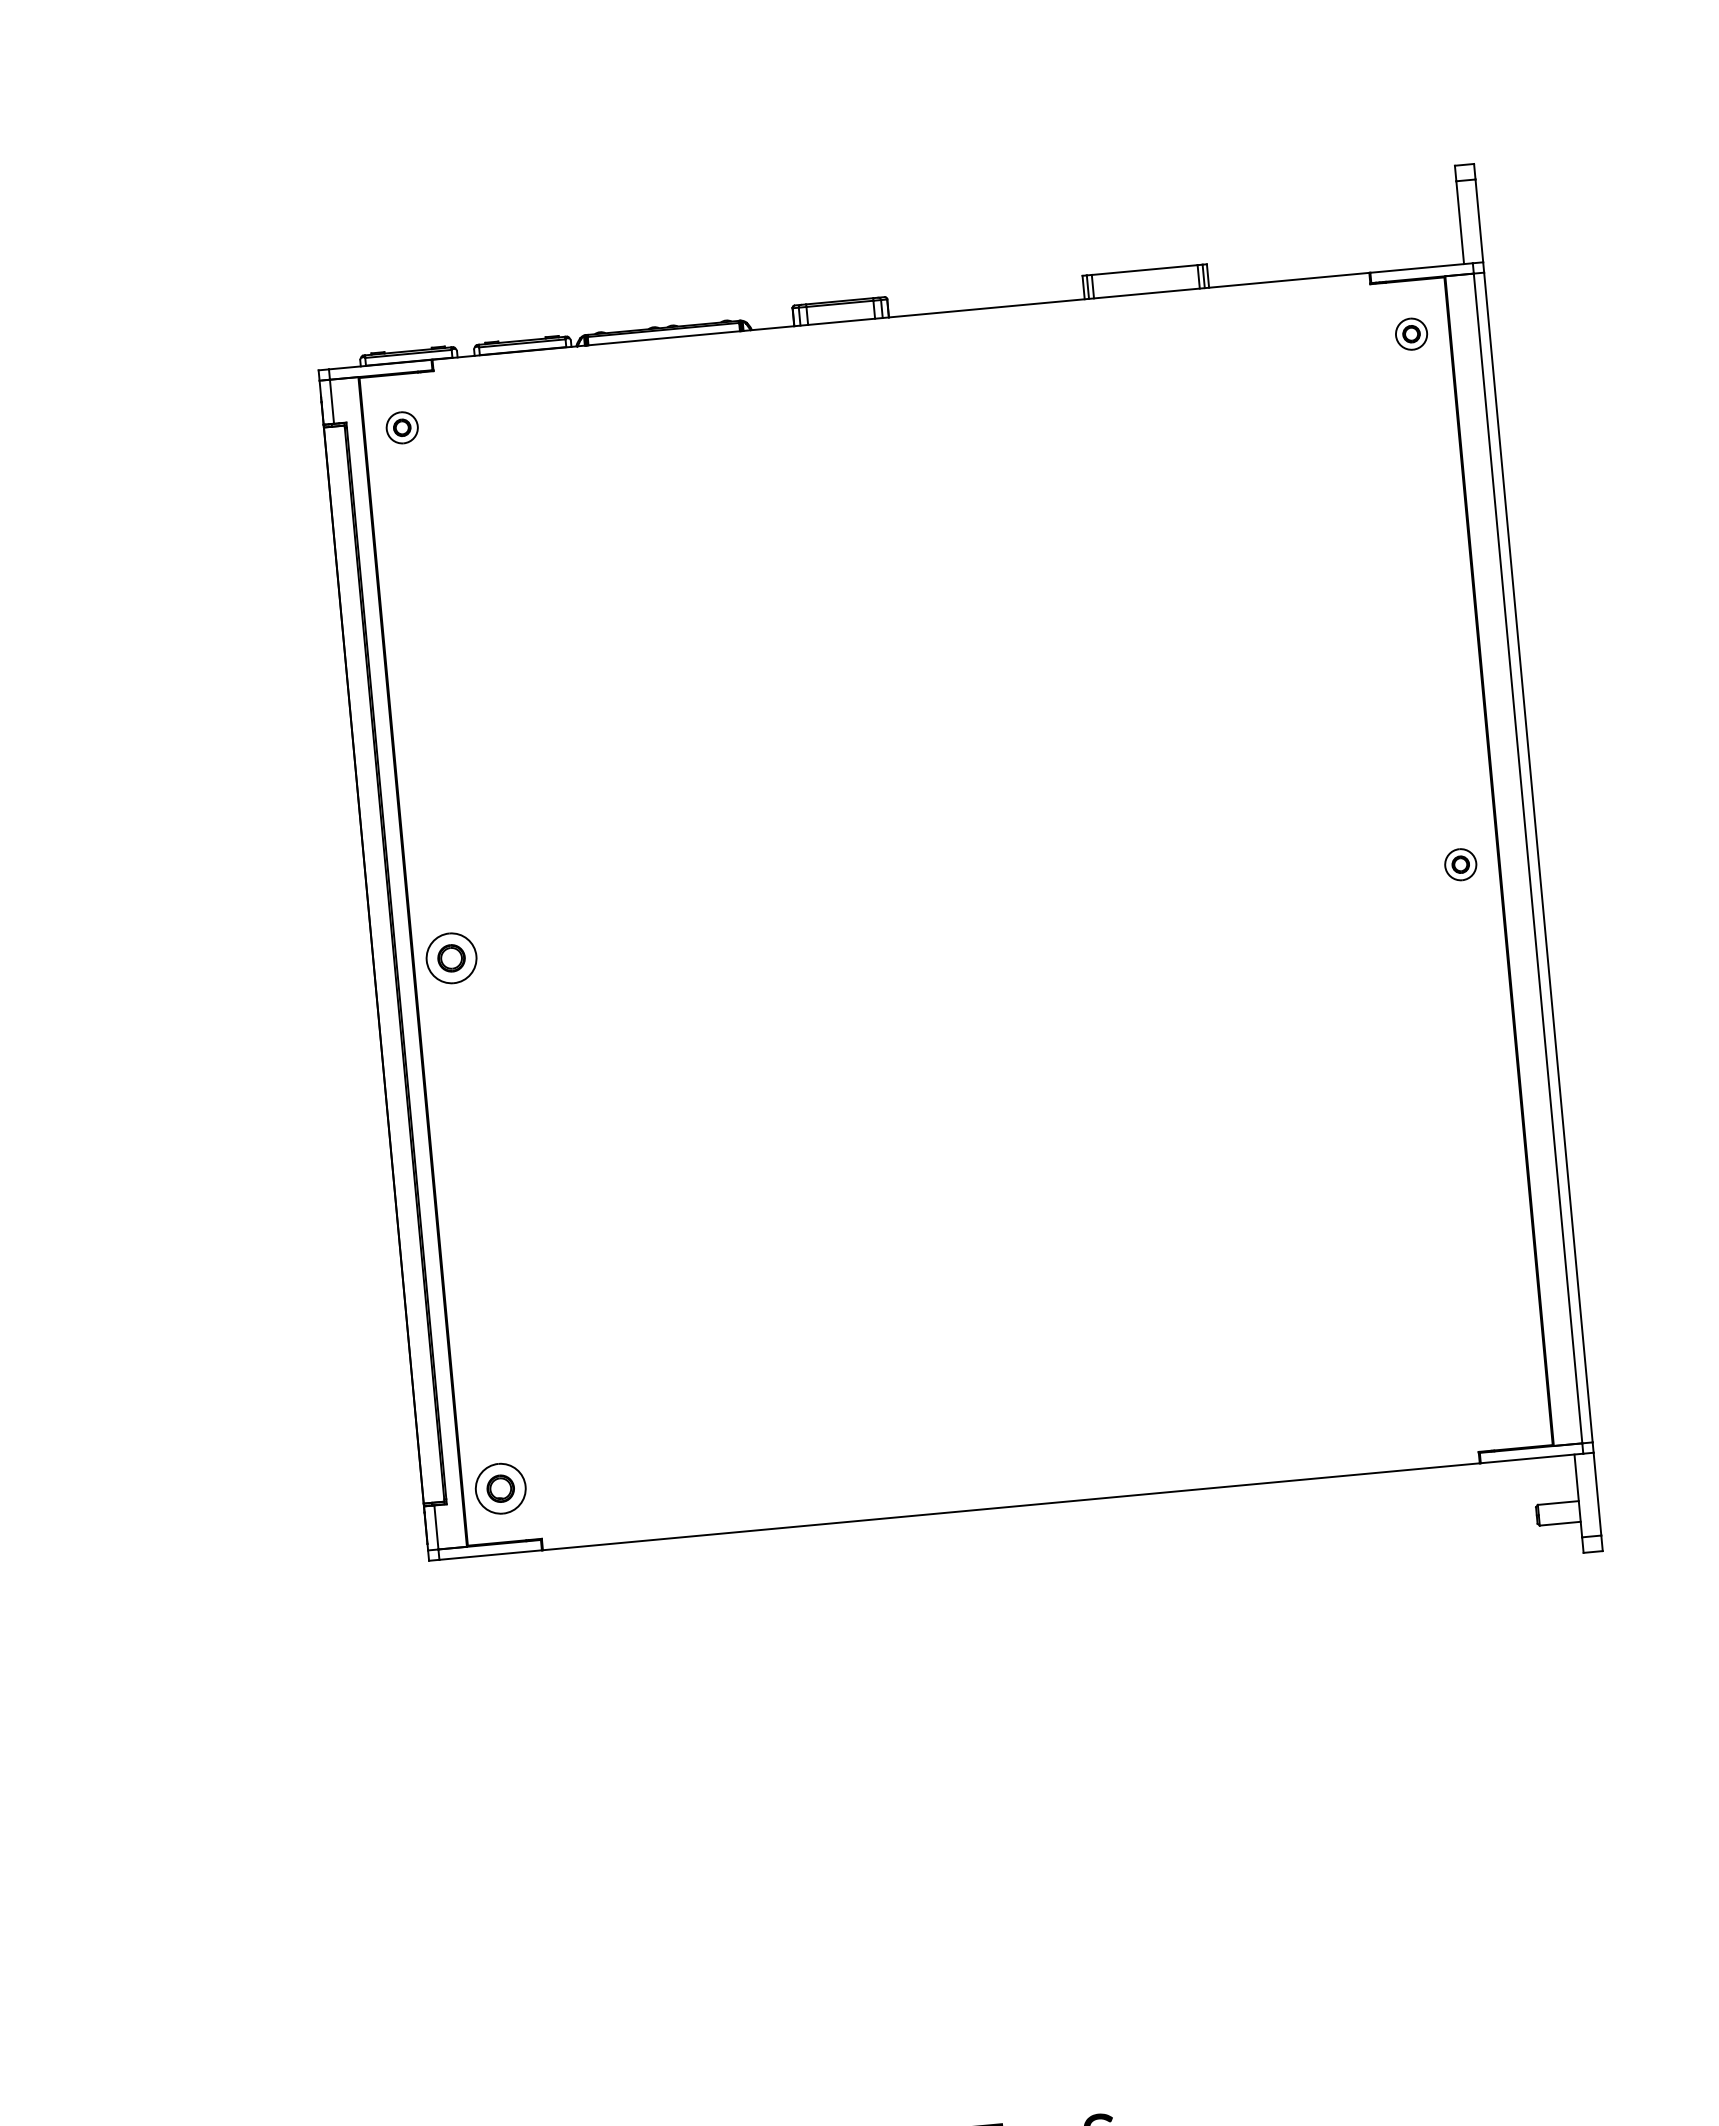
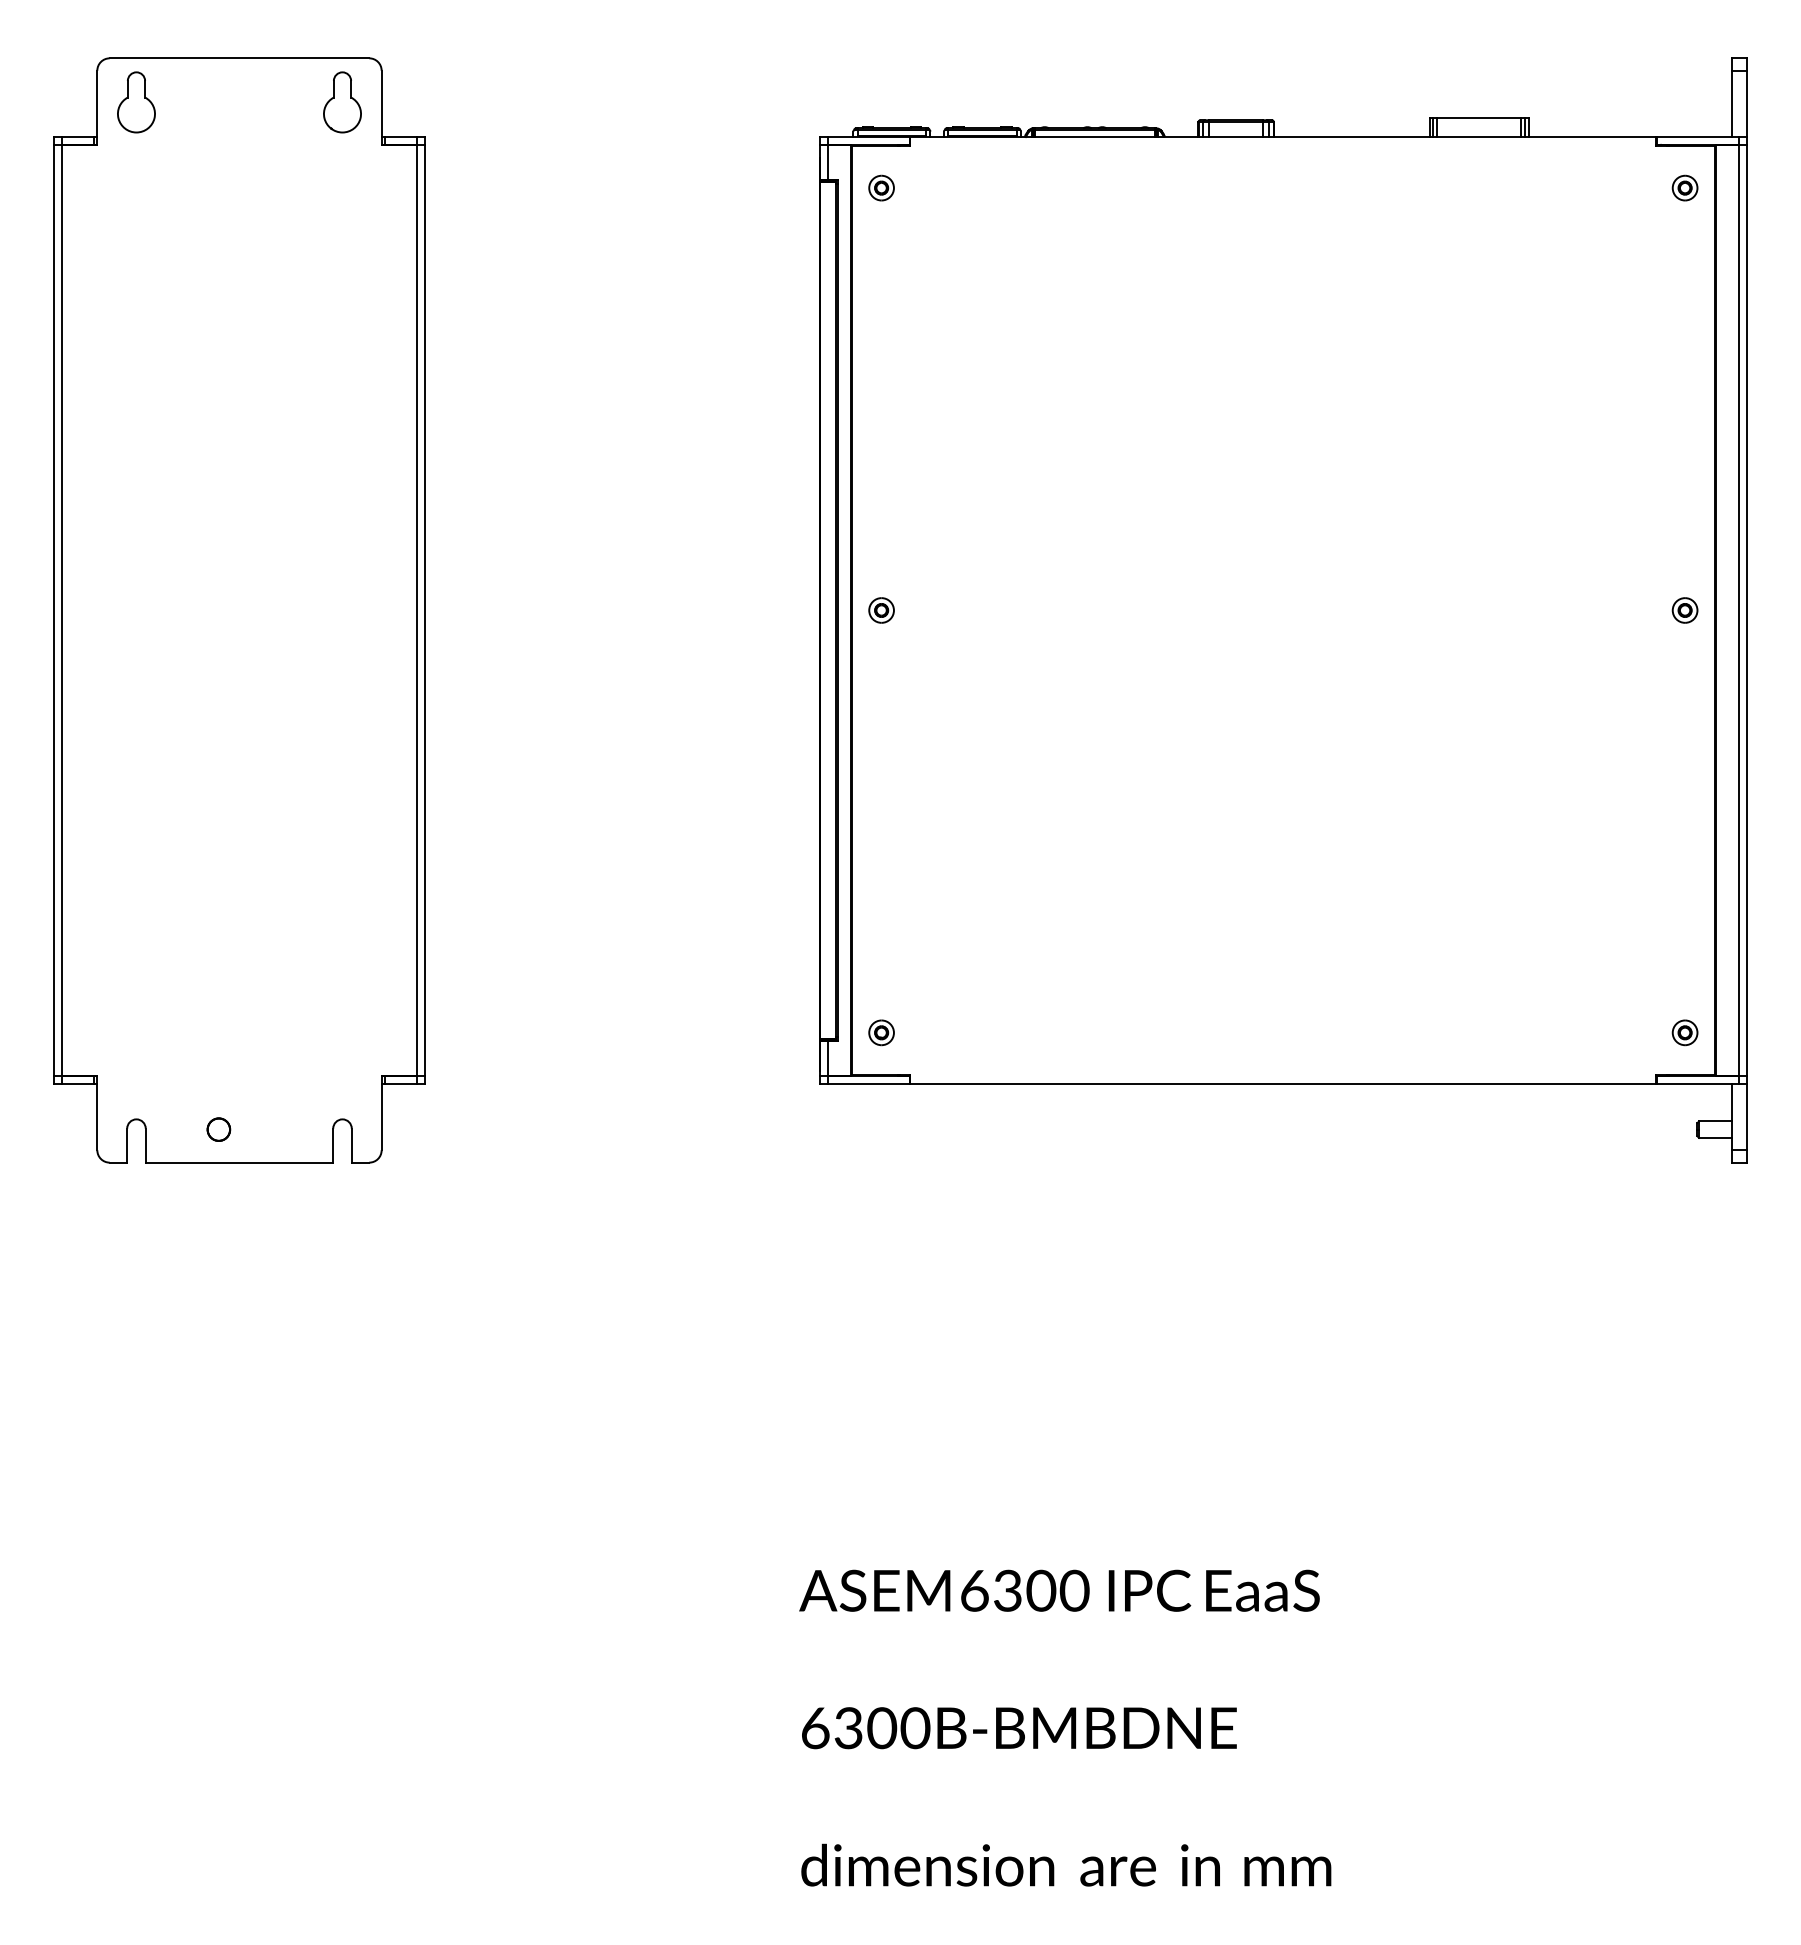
part: (451, 958) -> (881, 610), size x0.62
part: (1509, 1394) -> (1684, 1032), added
part: (500, 1488) -> (881, 1032), size x0.62

